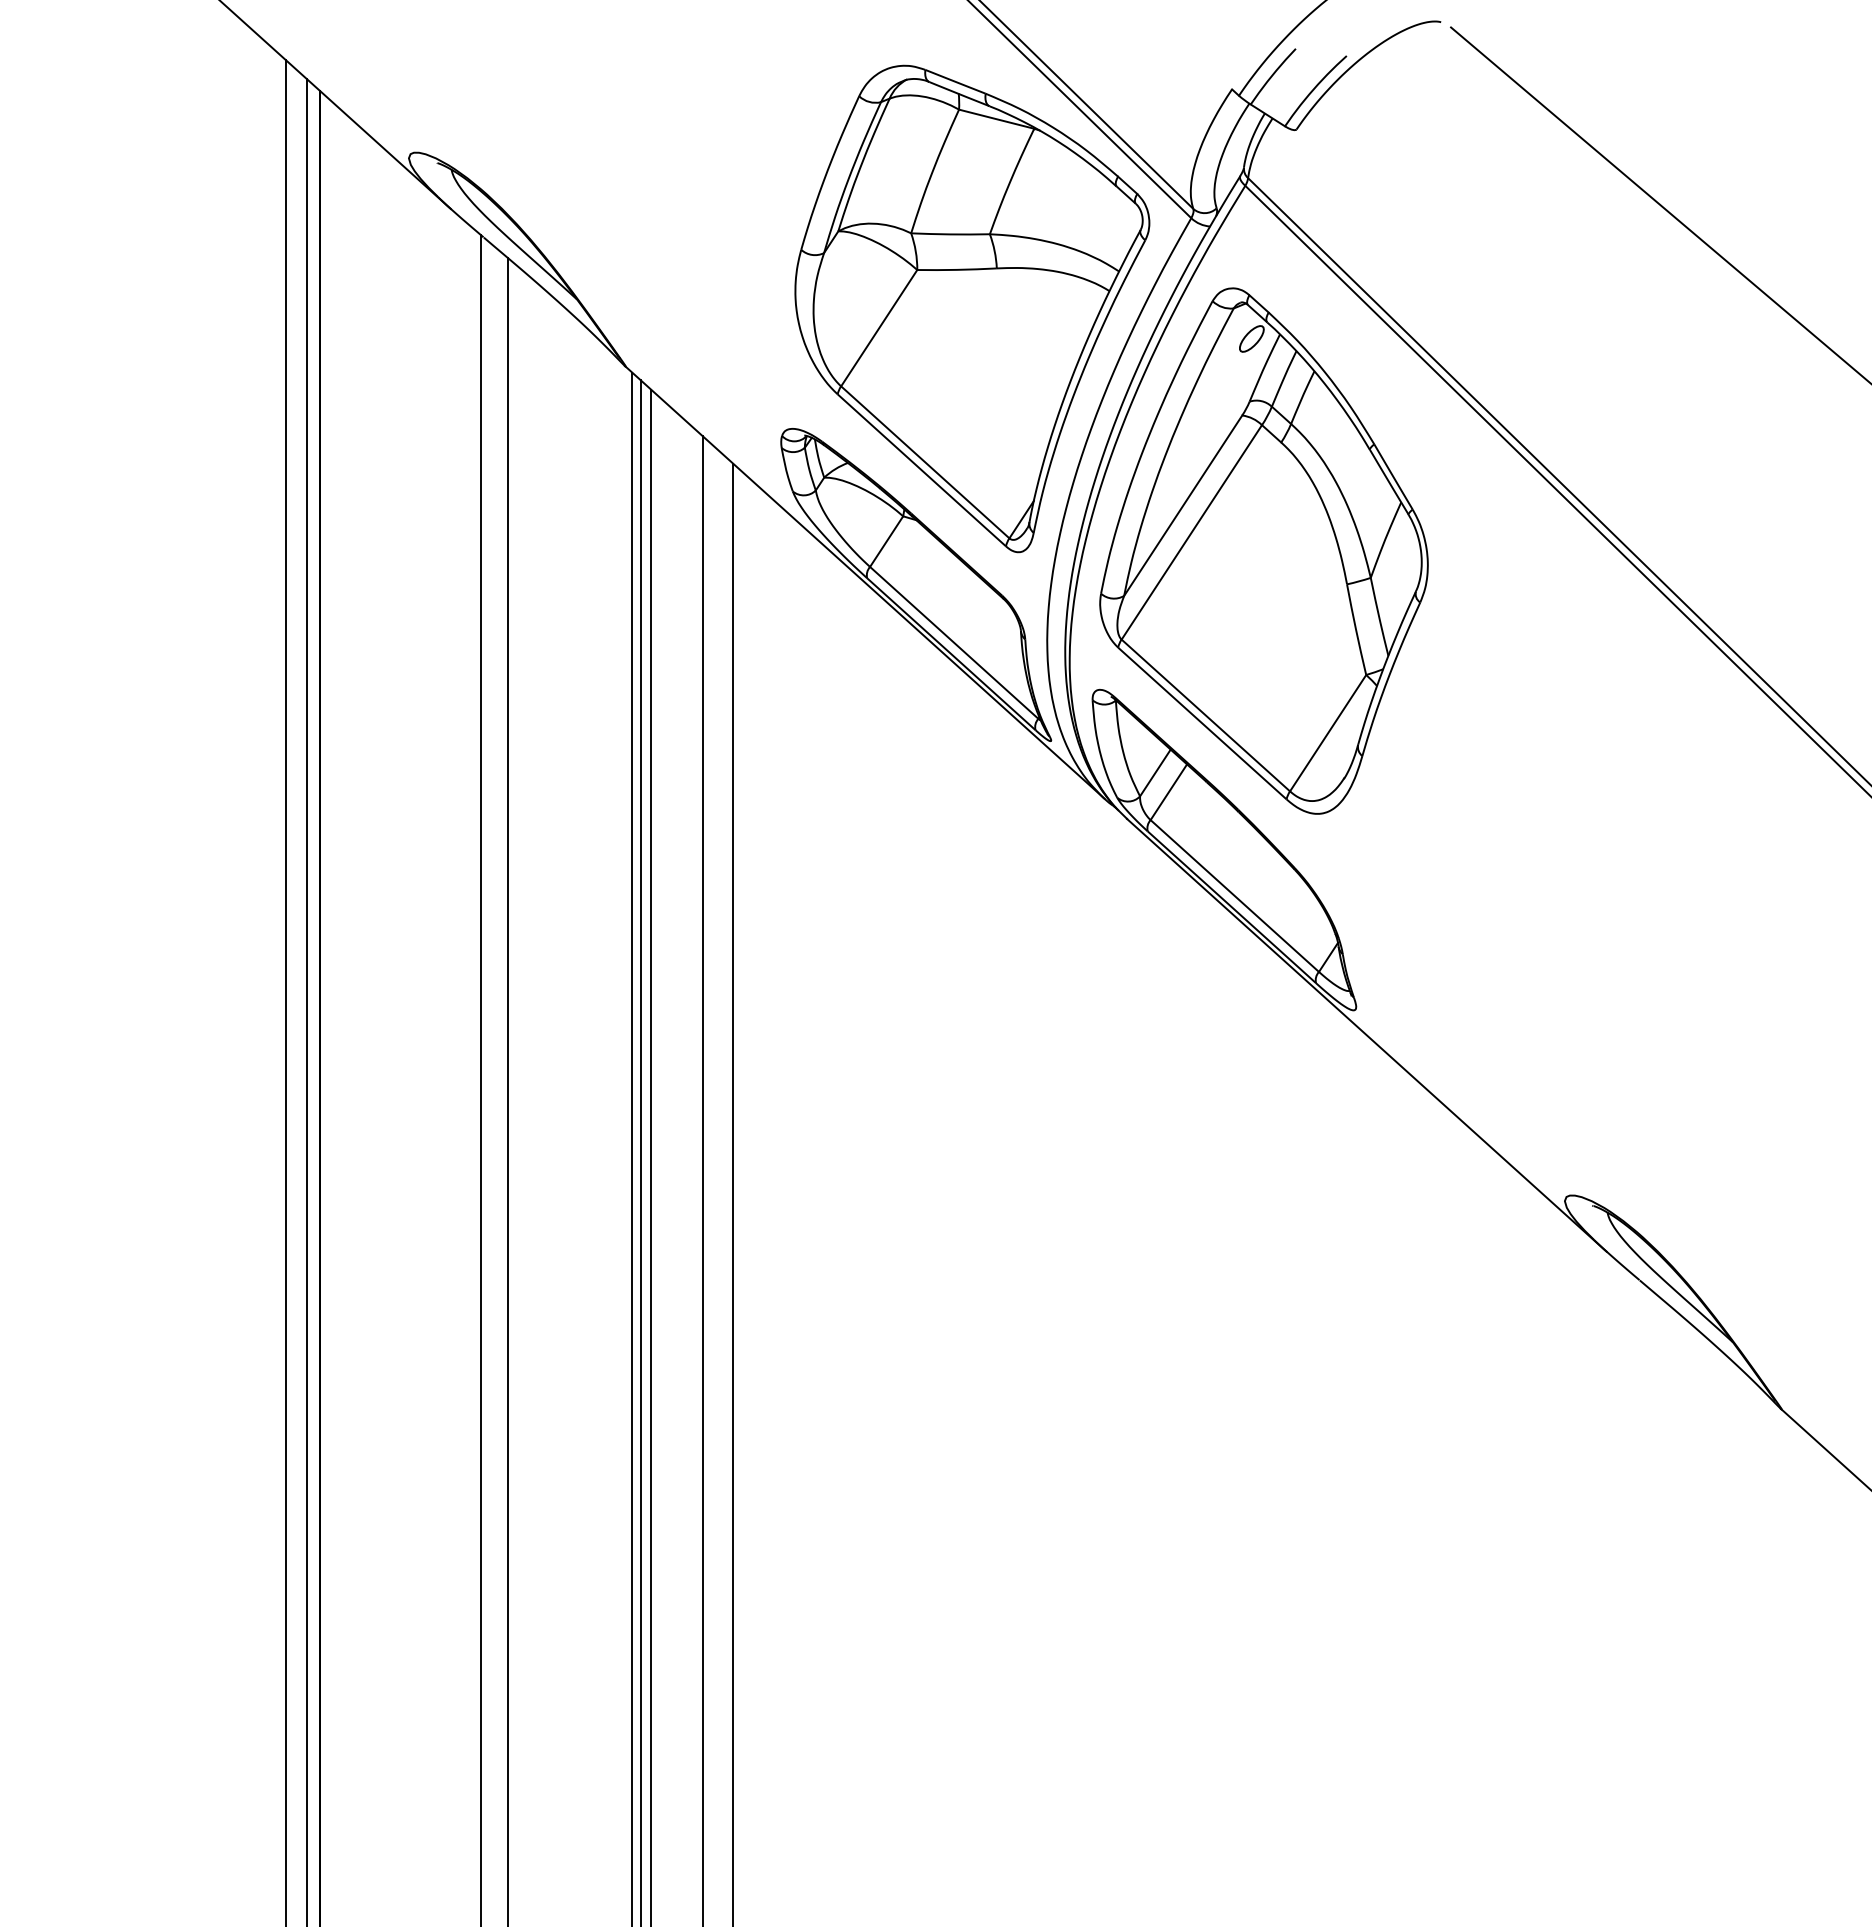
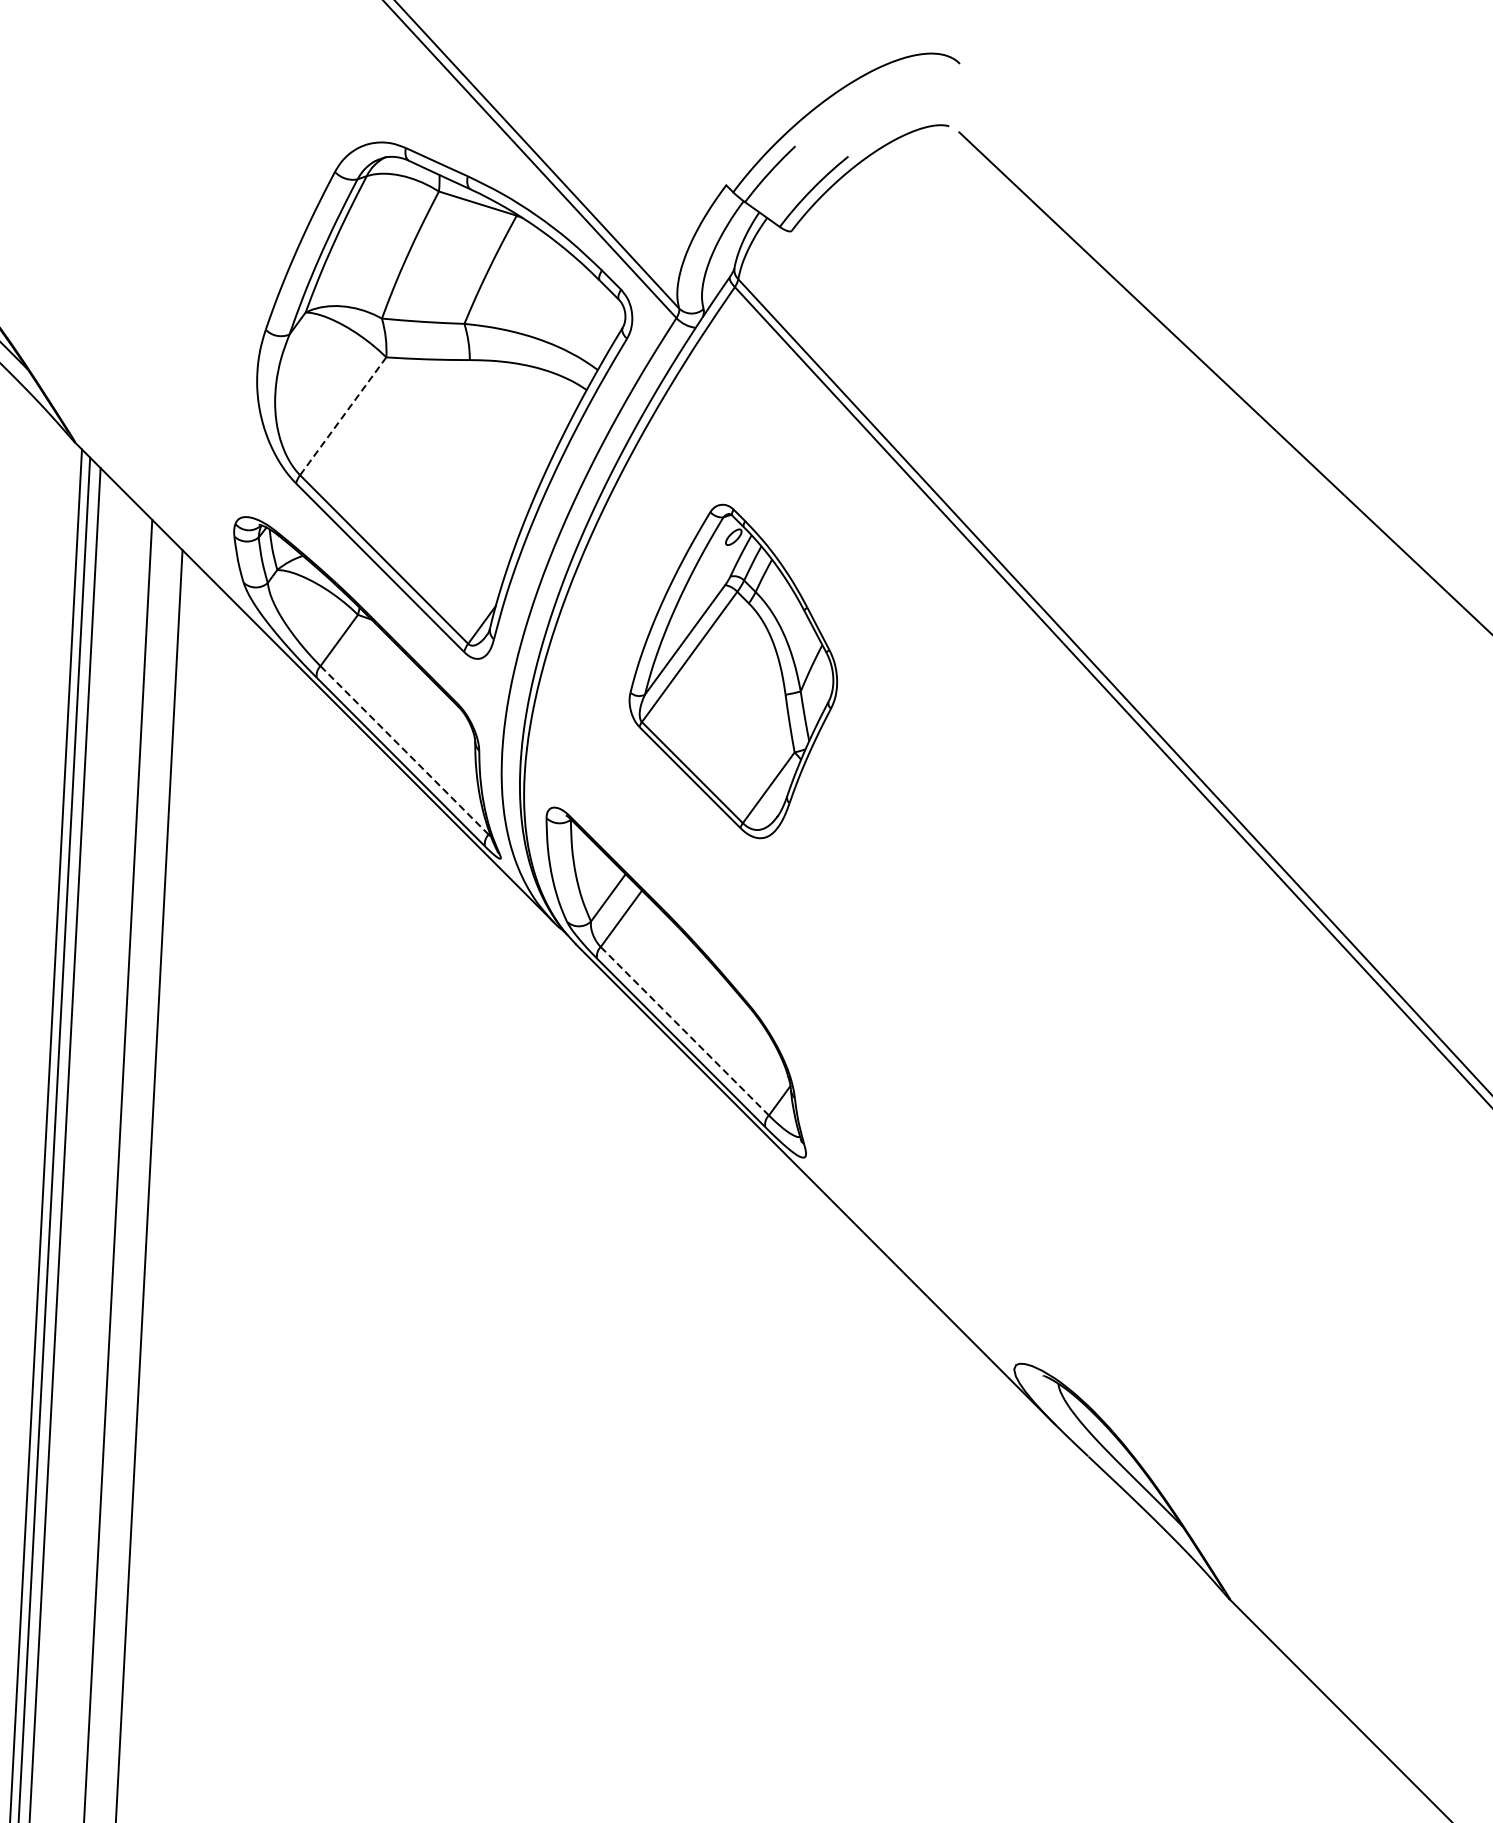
line: (879, 328) -> (343, 416), solid -> dashed
part: (1263, 550) -> (733, 670), size x0.6
line: (954, 643) -> (404, 751), solid -> dashed
line: (1235, 896) -> (685, 1031), solid -> dashed

